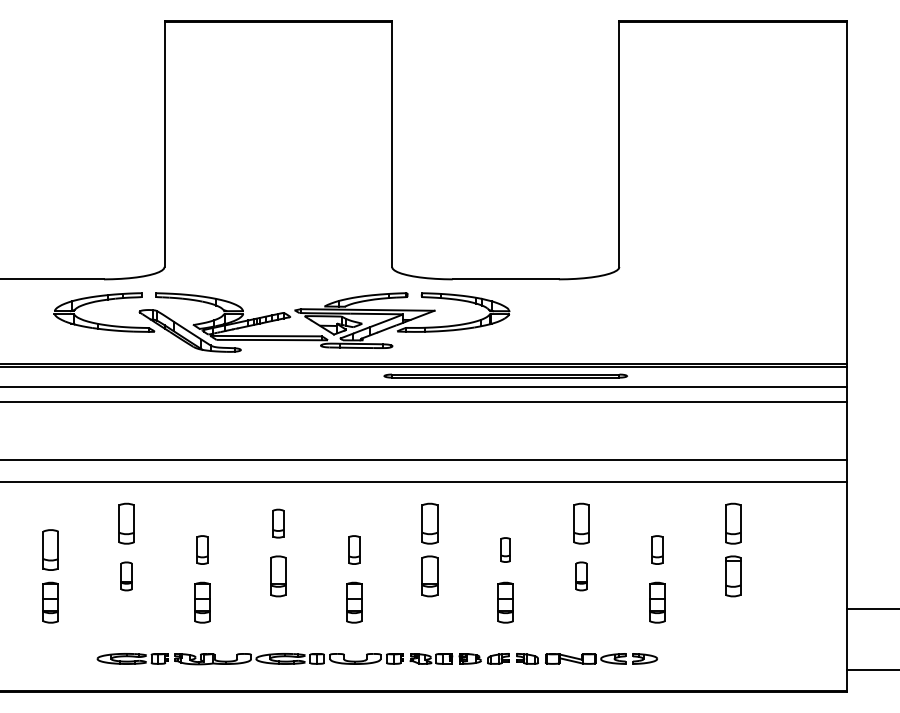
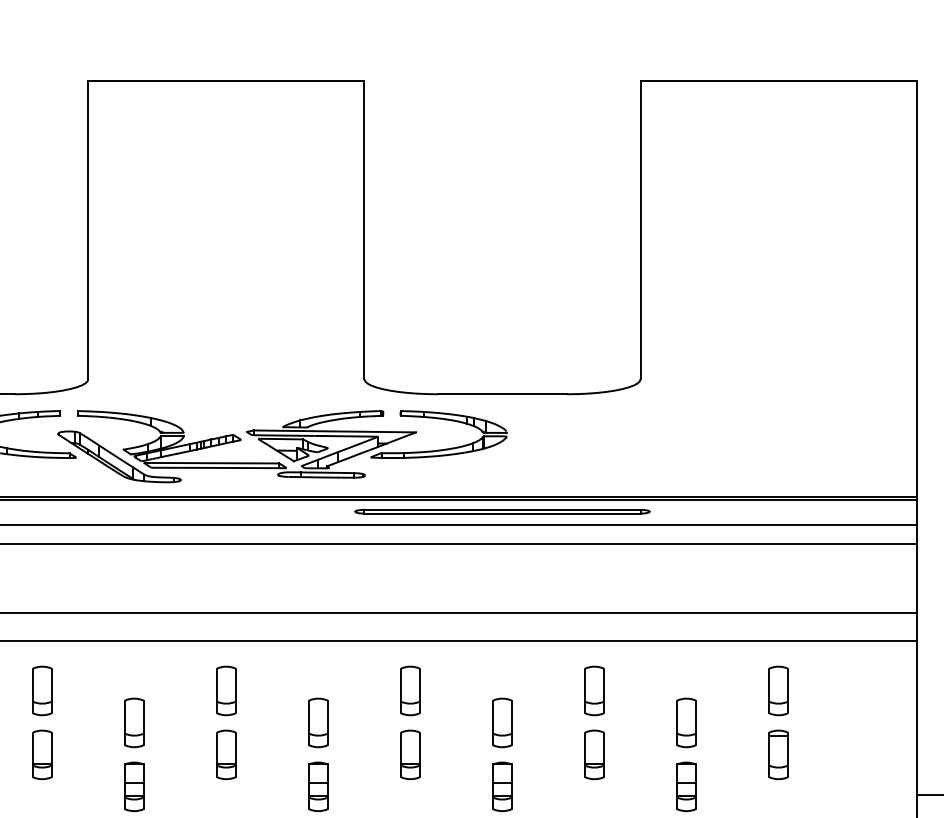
part: (278, 523) -> (226, 690), size x1.43
part: (202, 549) -> (134, 722), size x1.43
part: (354, 549) -> (318, 722), size x1.43
part: (505, 549) -> (502, 722), size x1.67
part: (657, 549) -> (686, 722), size x1.43
part: (126, 576) -> (42, 755), size x1.43
part: (581, 576) -> (594, 755), size x1.43

